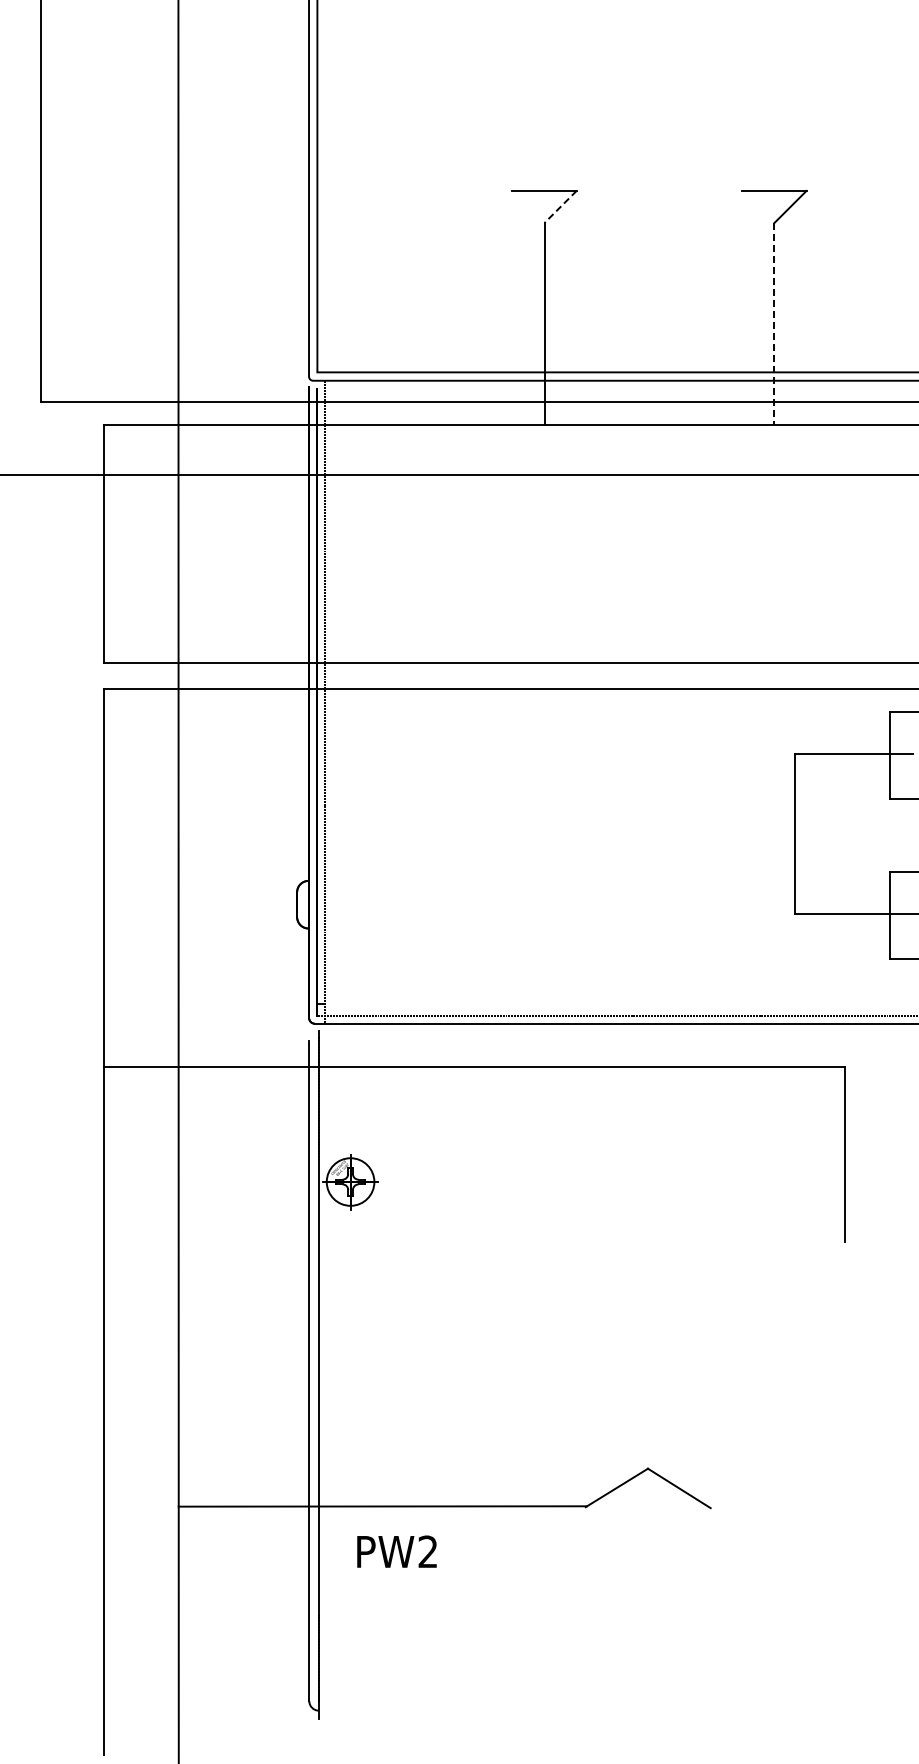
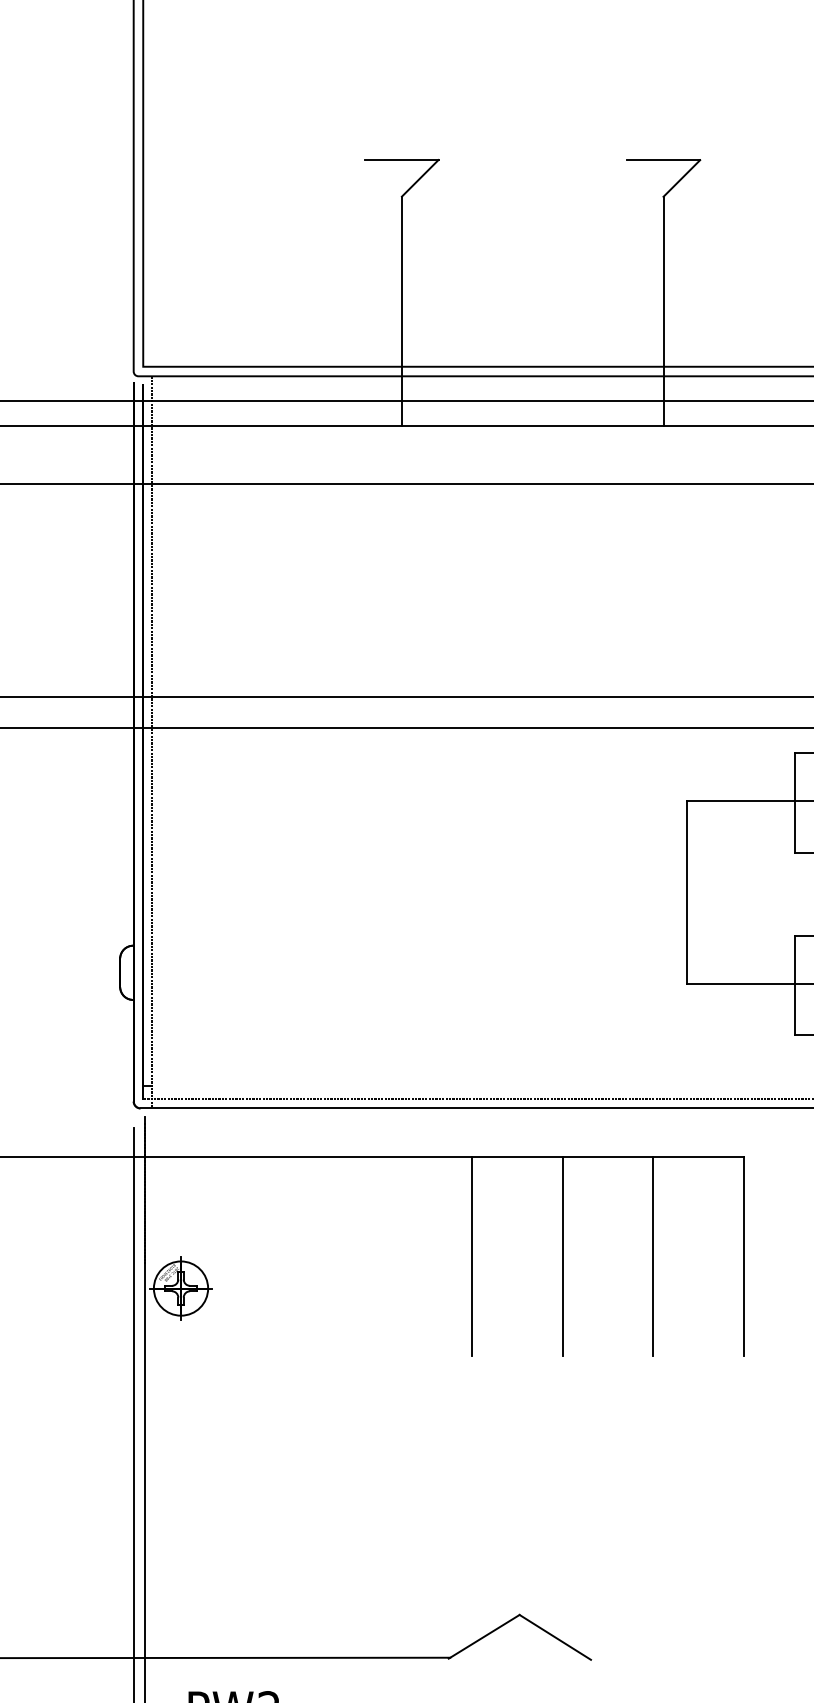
line: (560, 206) -> (420, 177), dashed -> solid
line: (774, 323) -> (663, 311), dashed -> solid
line: (606, 1153) -> (472, 1256), added
line: (685, 1153) -> (562, 1256), added
line: (765, 1153) -> (653, 1256), added

